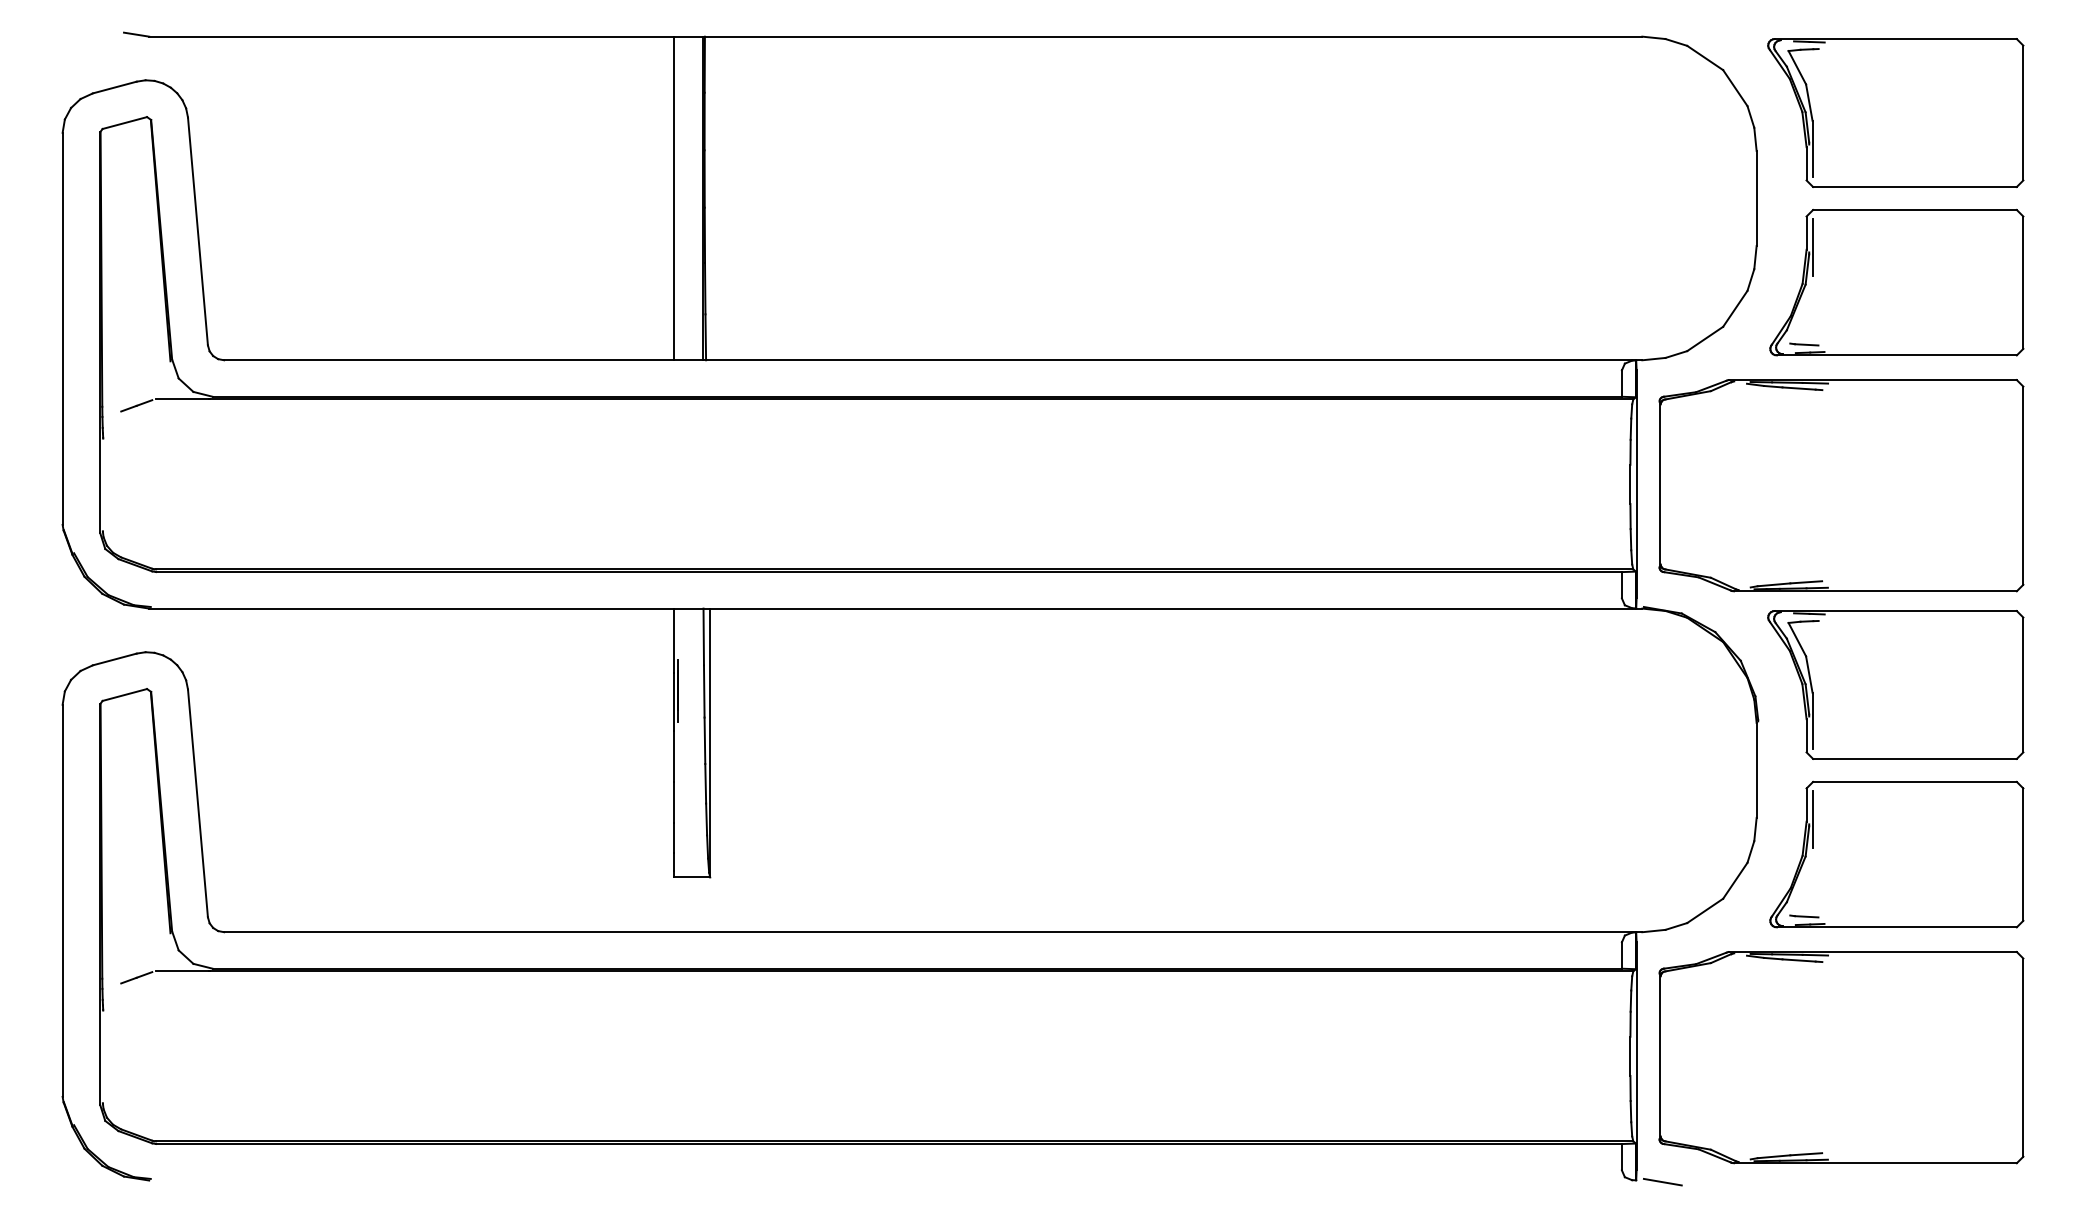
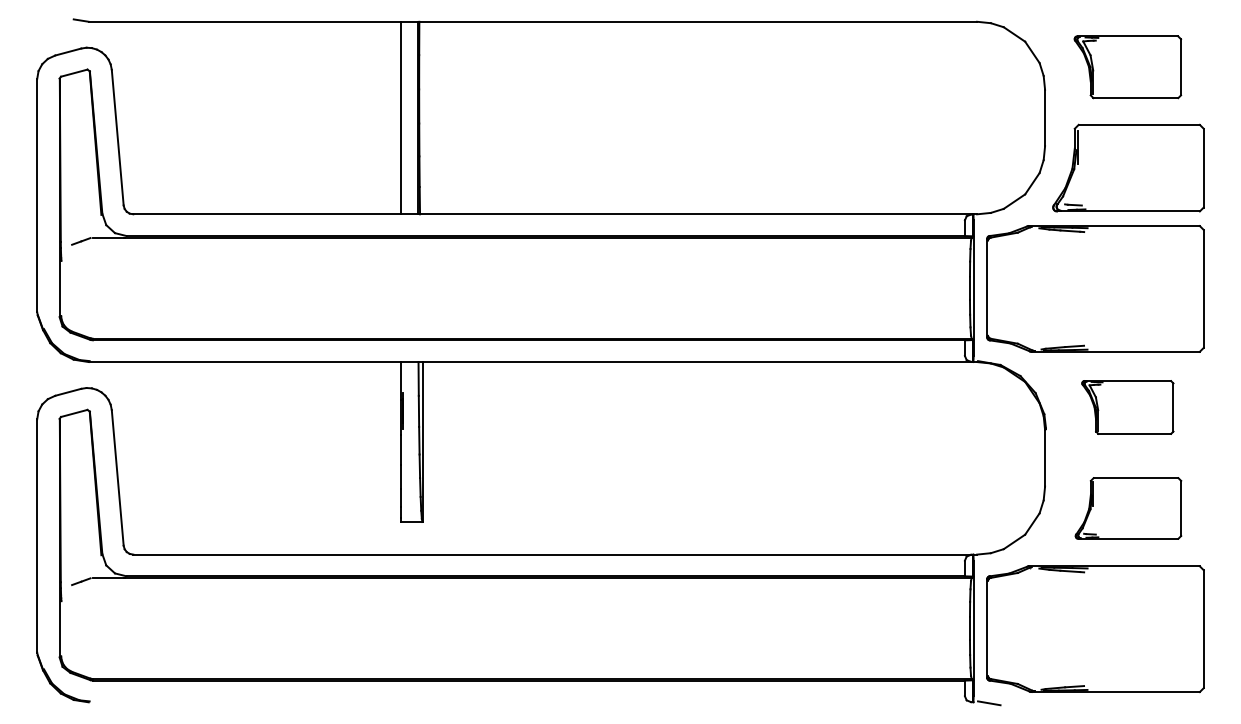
part: (1895, 113) -> (1127, 67), size x0.7
part: (1895, 684) -> (1127, 407), size x0.6
part: (1896, 854) -> (1128, 508), size x0.7

